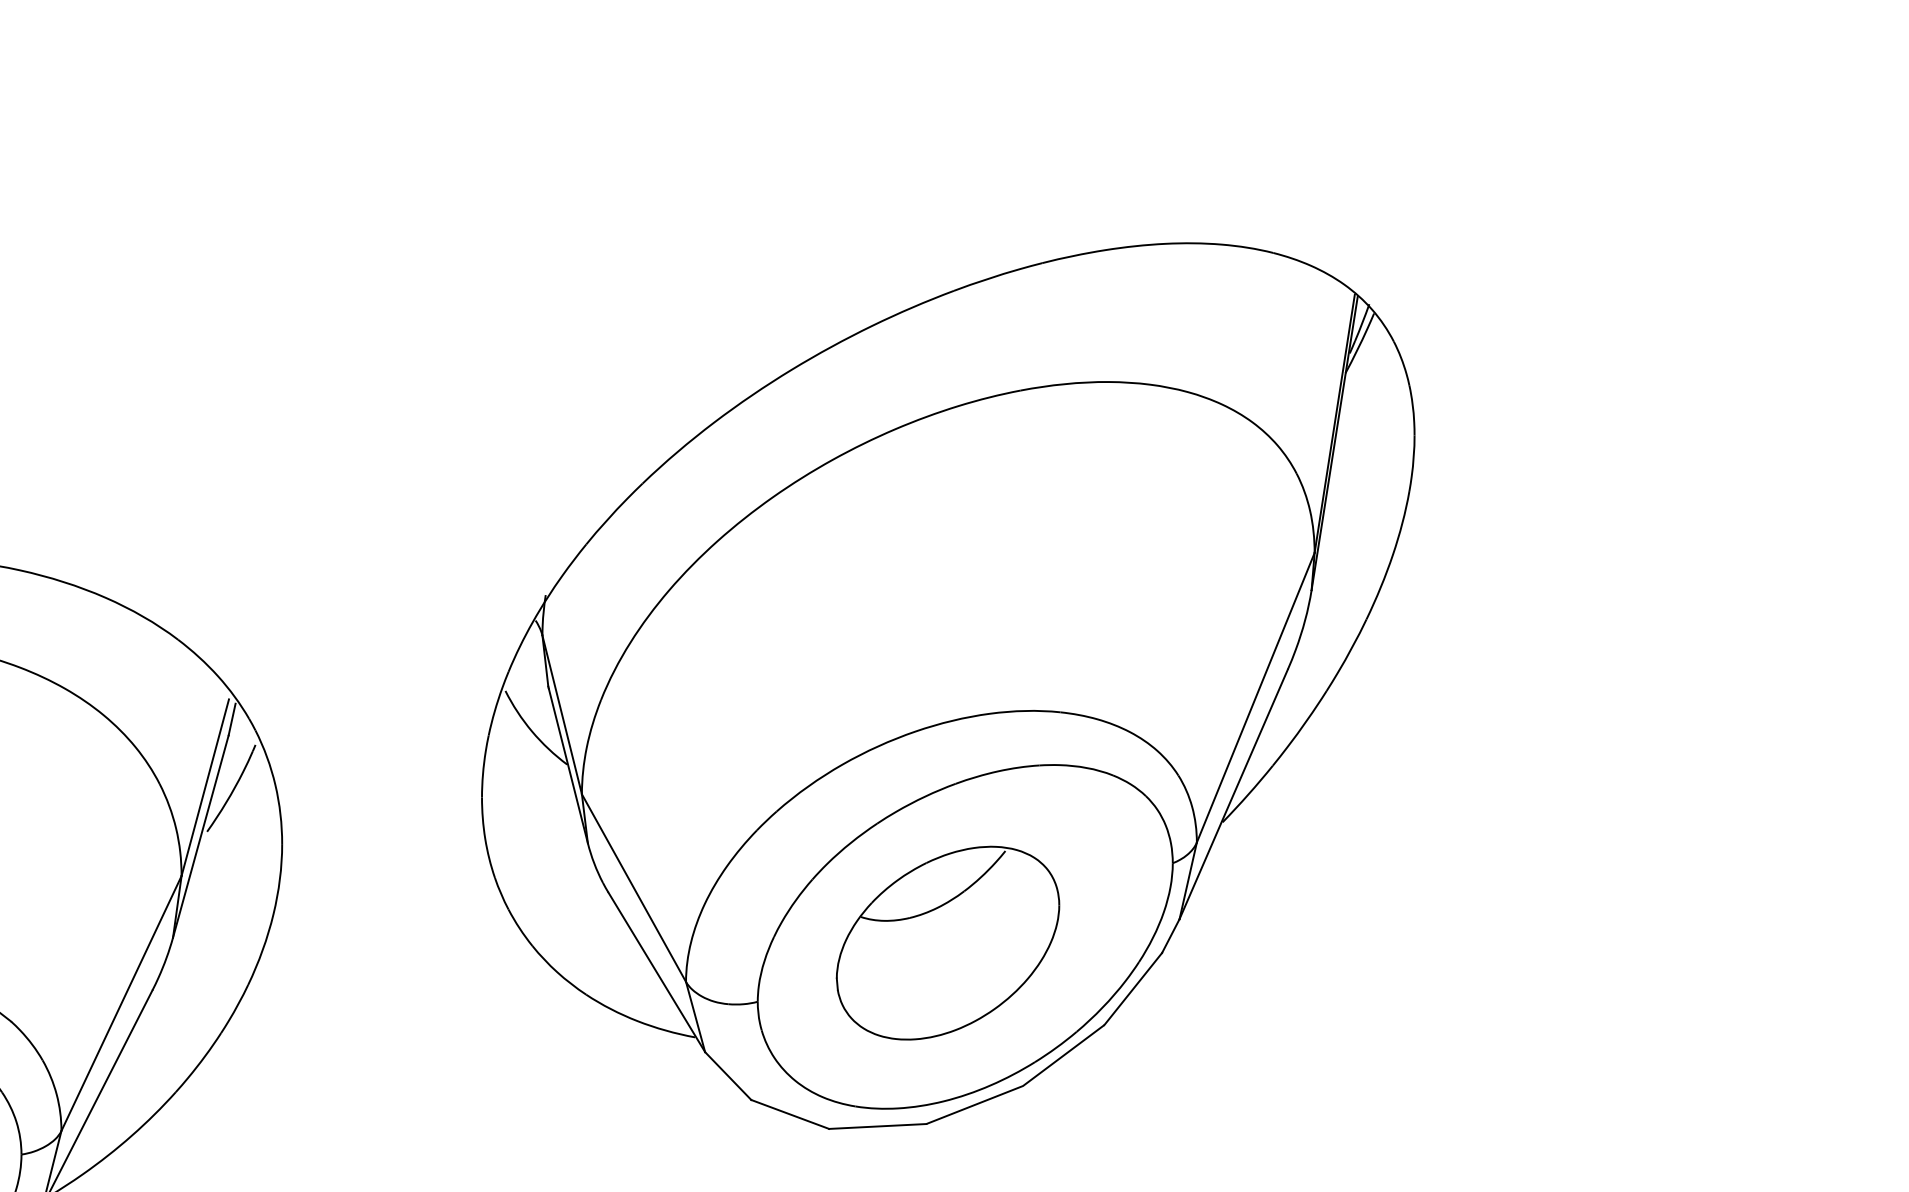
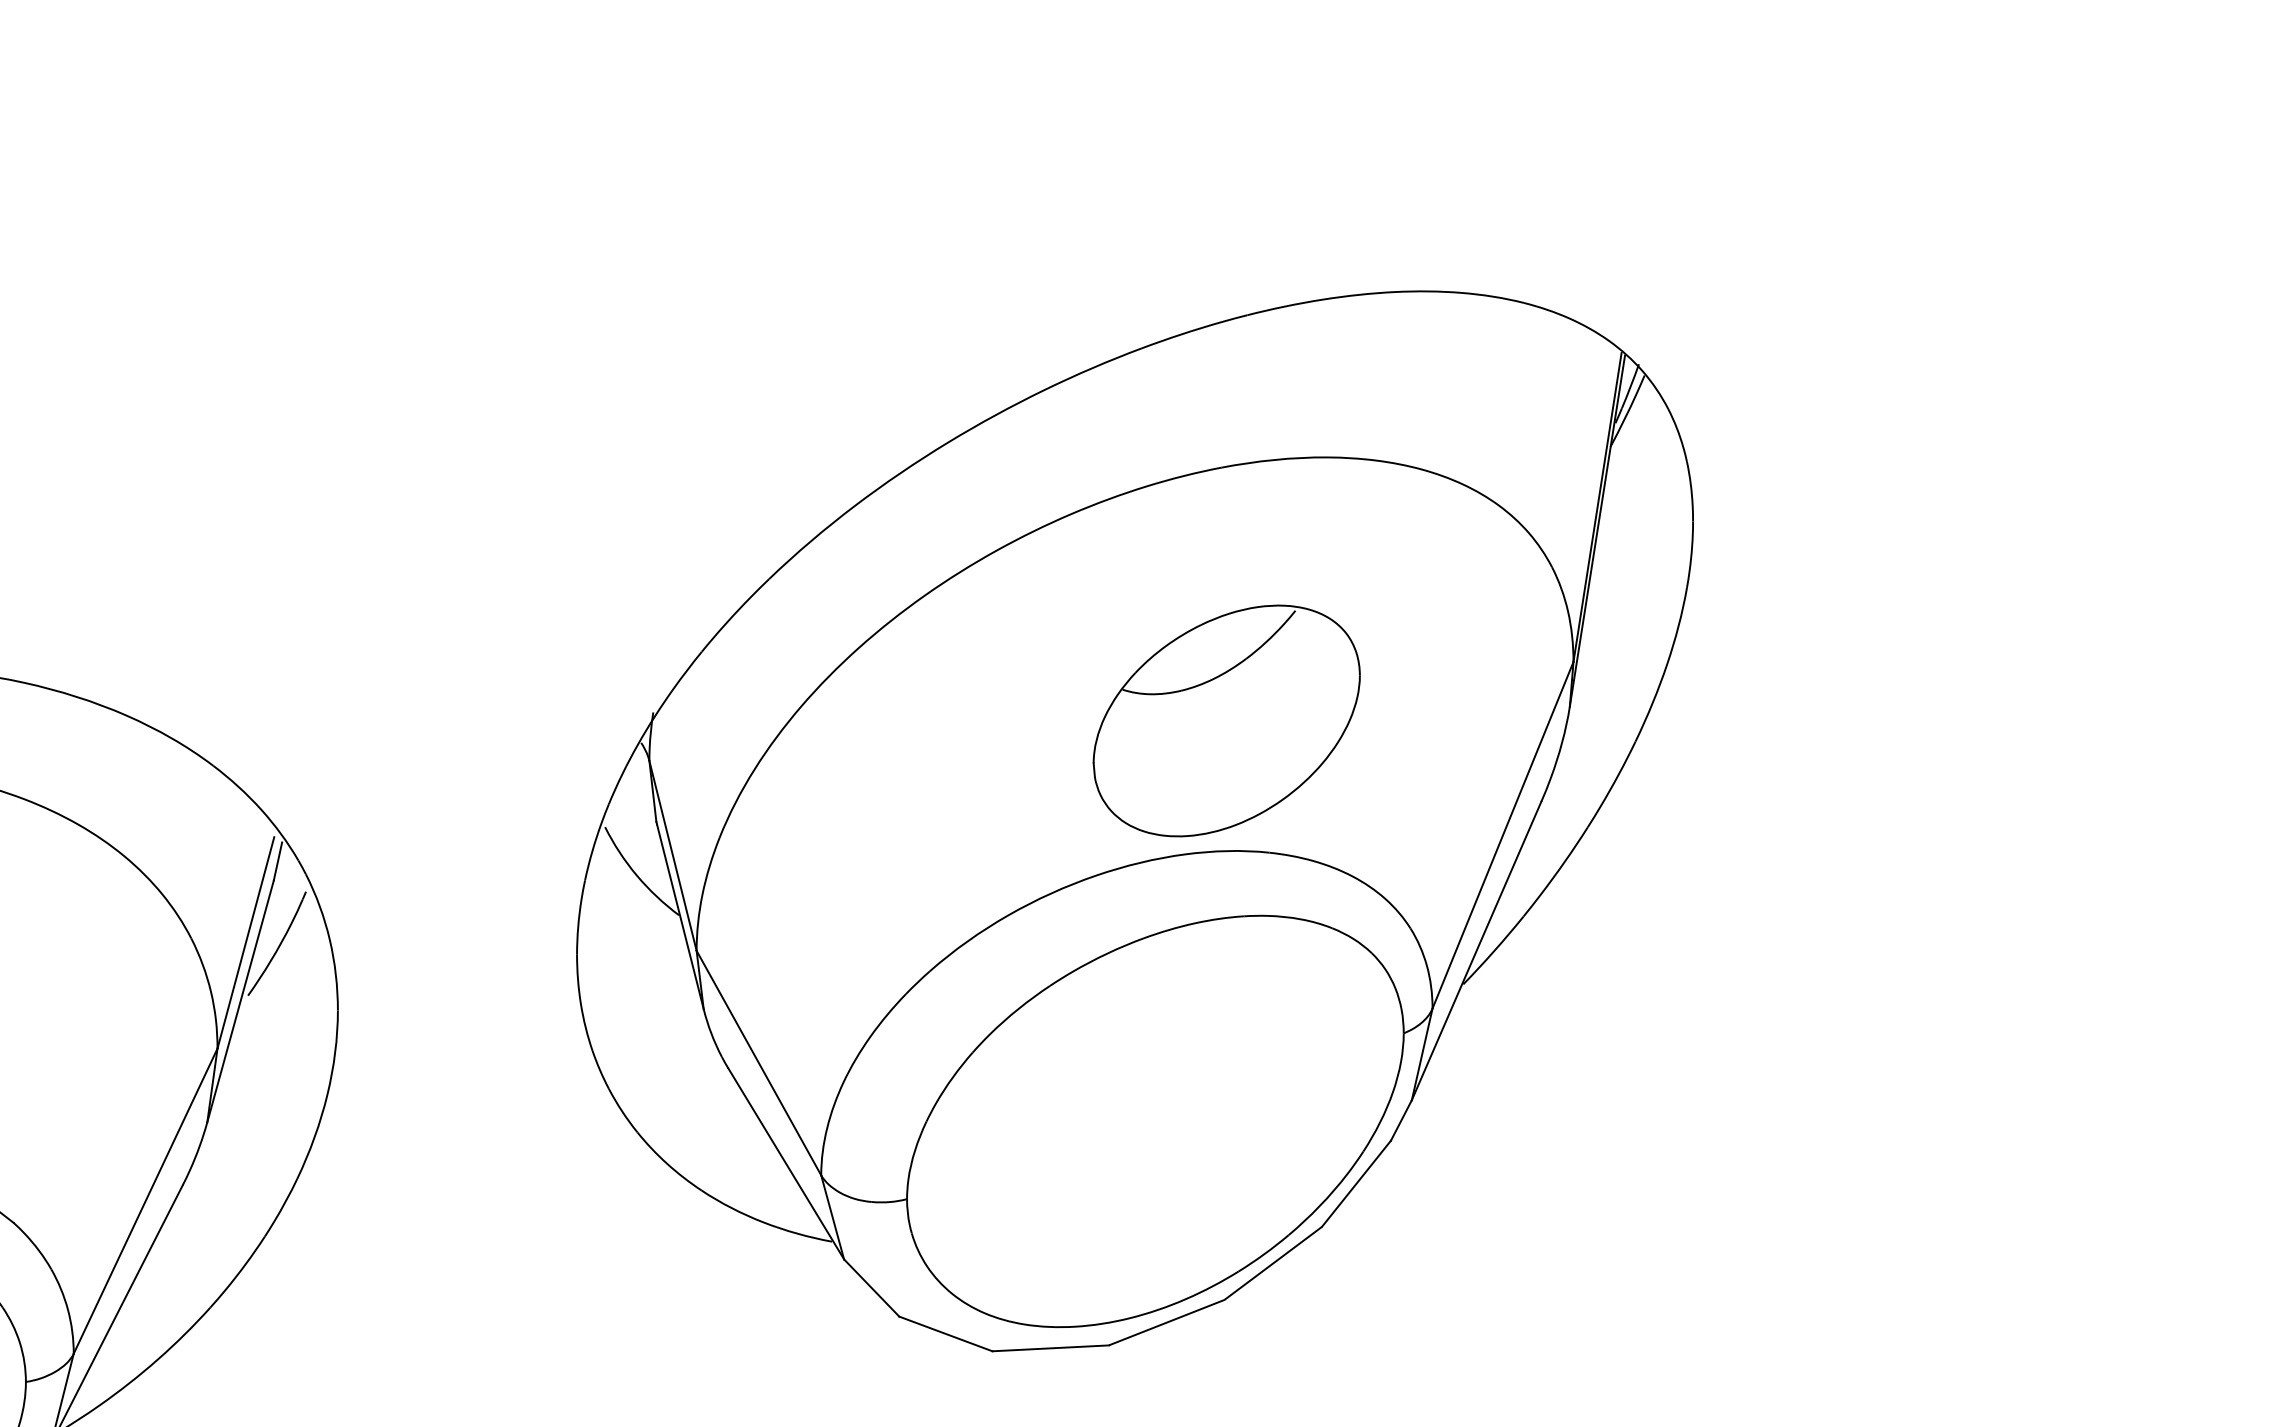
part: (947, 942) -> (1226, 720), moved

